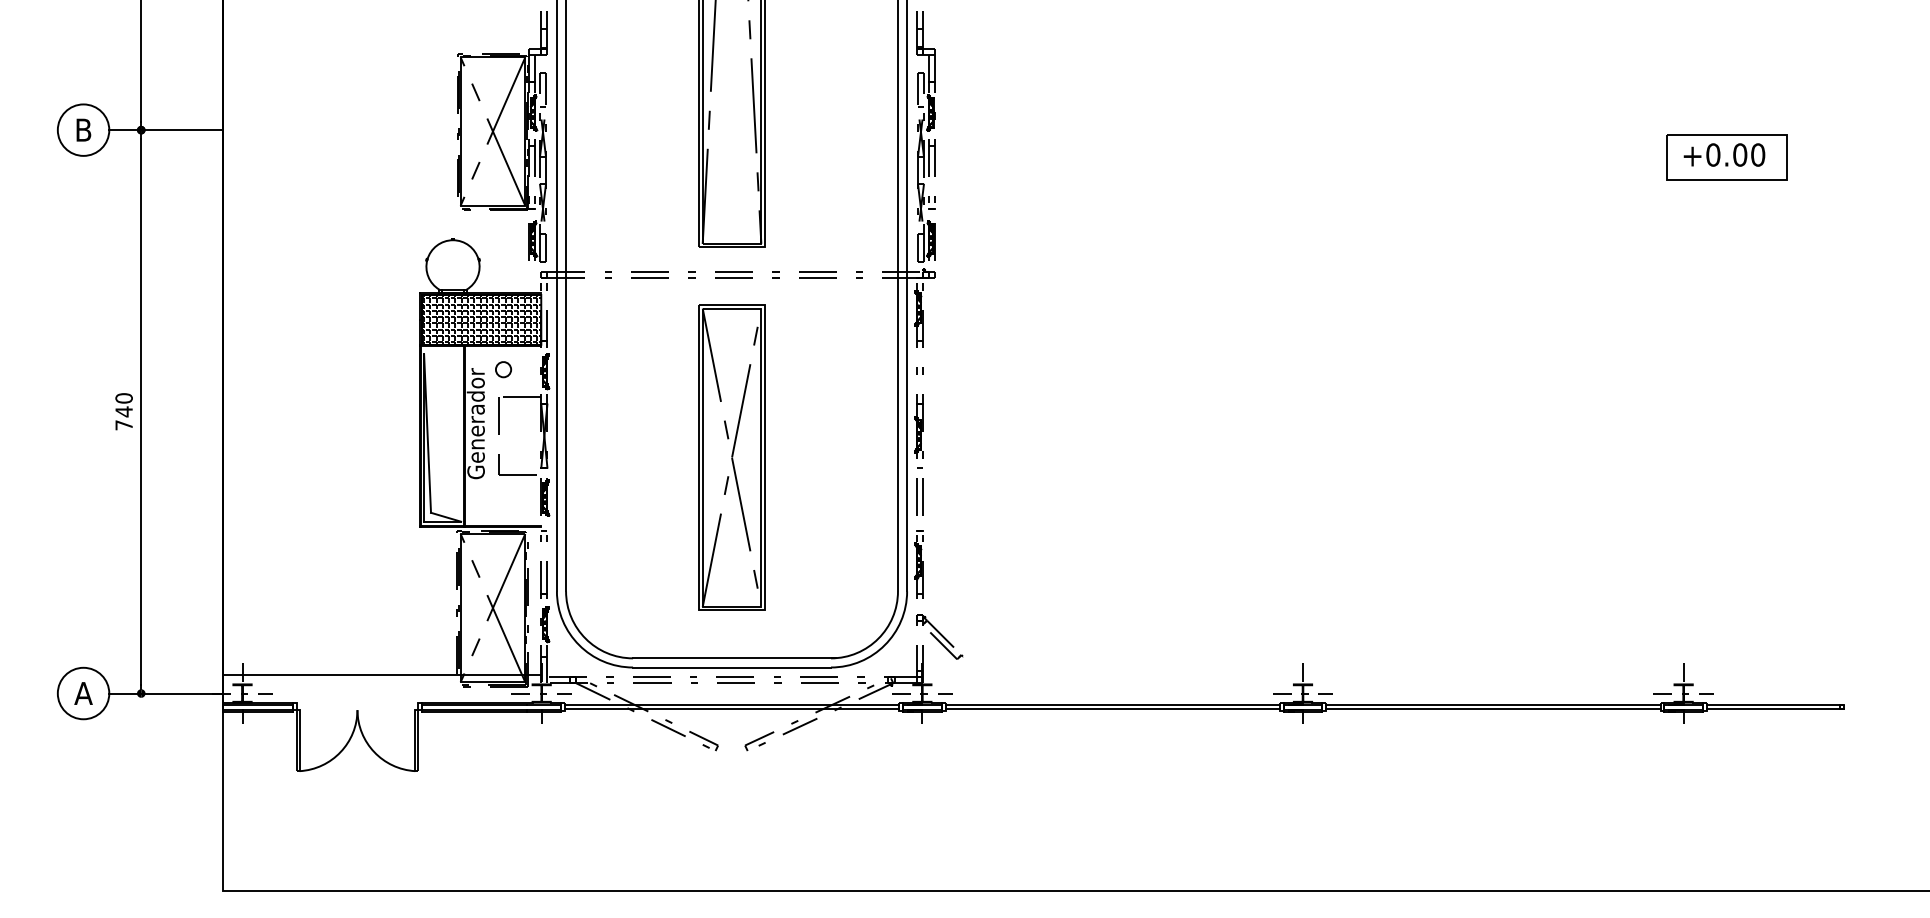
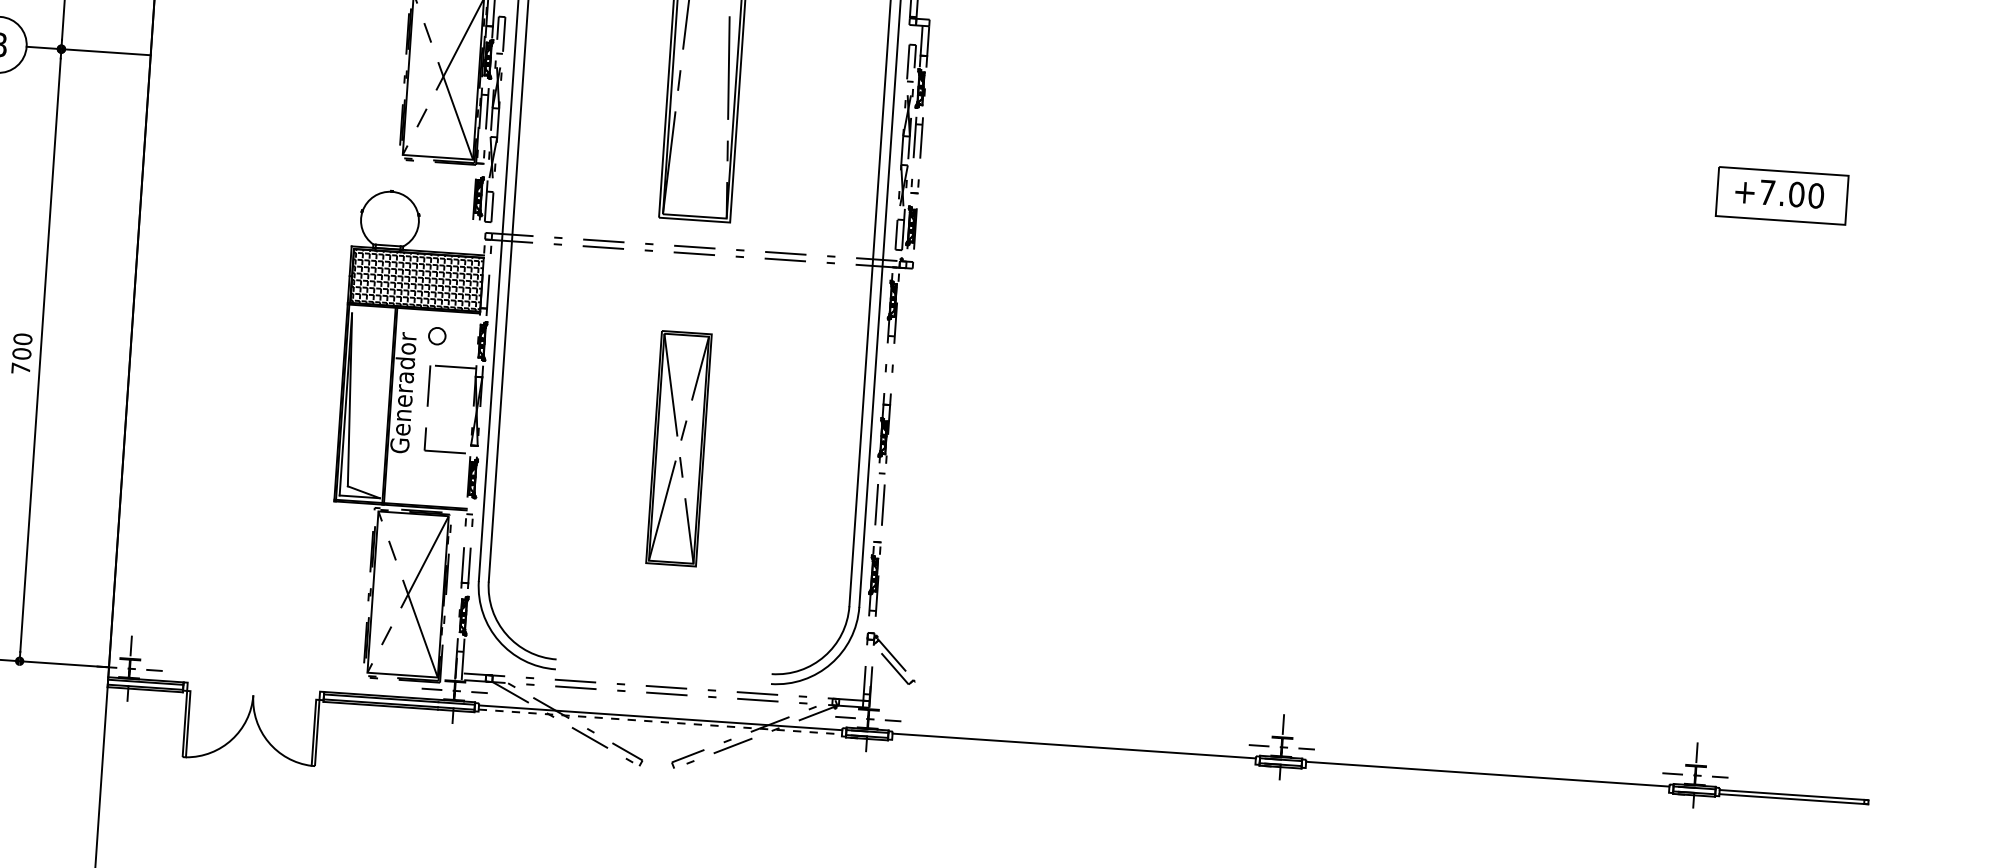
text: (1713, 154) -> (1767, 192), +0.00 -> +7.00
text: (123, 411) -> (21, 353), 740 -> 700
part: (731, 457) -> (678, 448), size x0.7
line: (734, 658) -> (666, 667), removed
line: (732, 667) -> (663, 676), removed
line: (382, 674) -> (283, 658), removed
line: (732, 709) -> (660, 722), solid -> dashed
line: (1112, 709) -> (1073, 750), removed
line: (1493, 709) -> (1487, 778), removed

